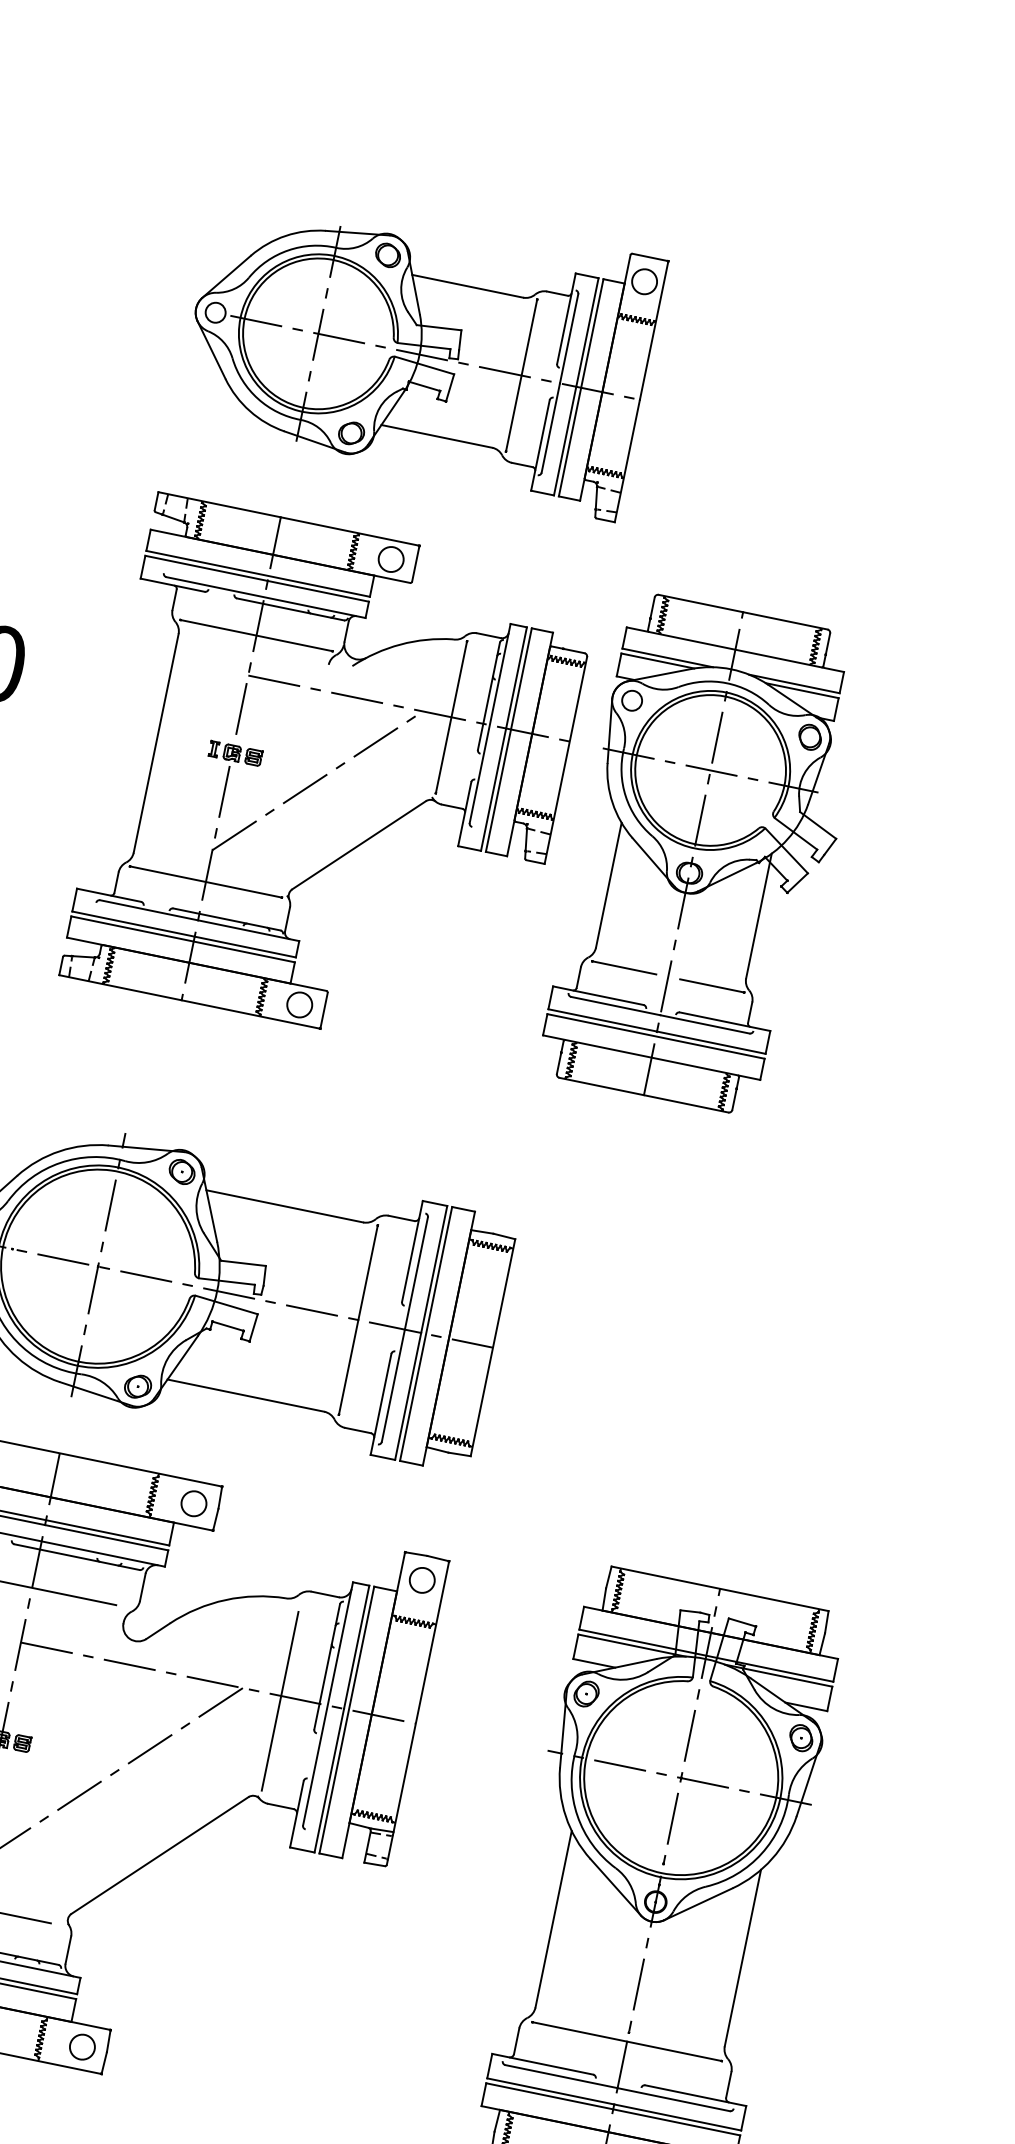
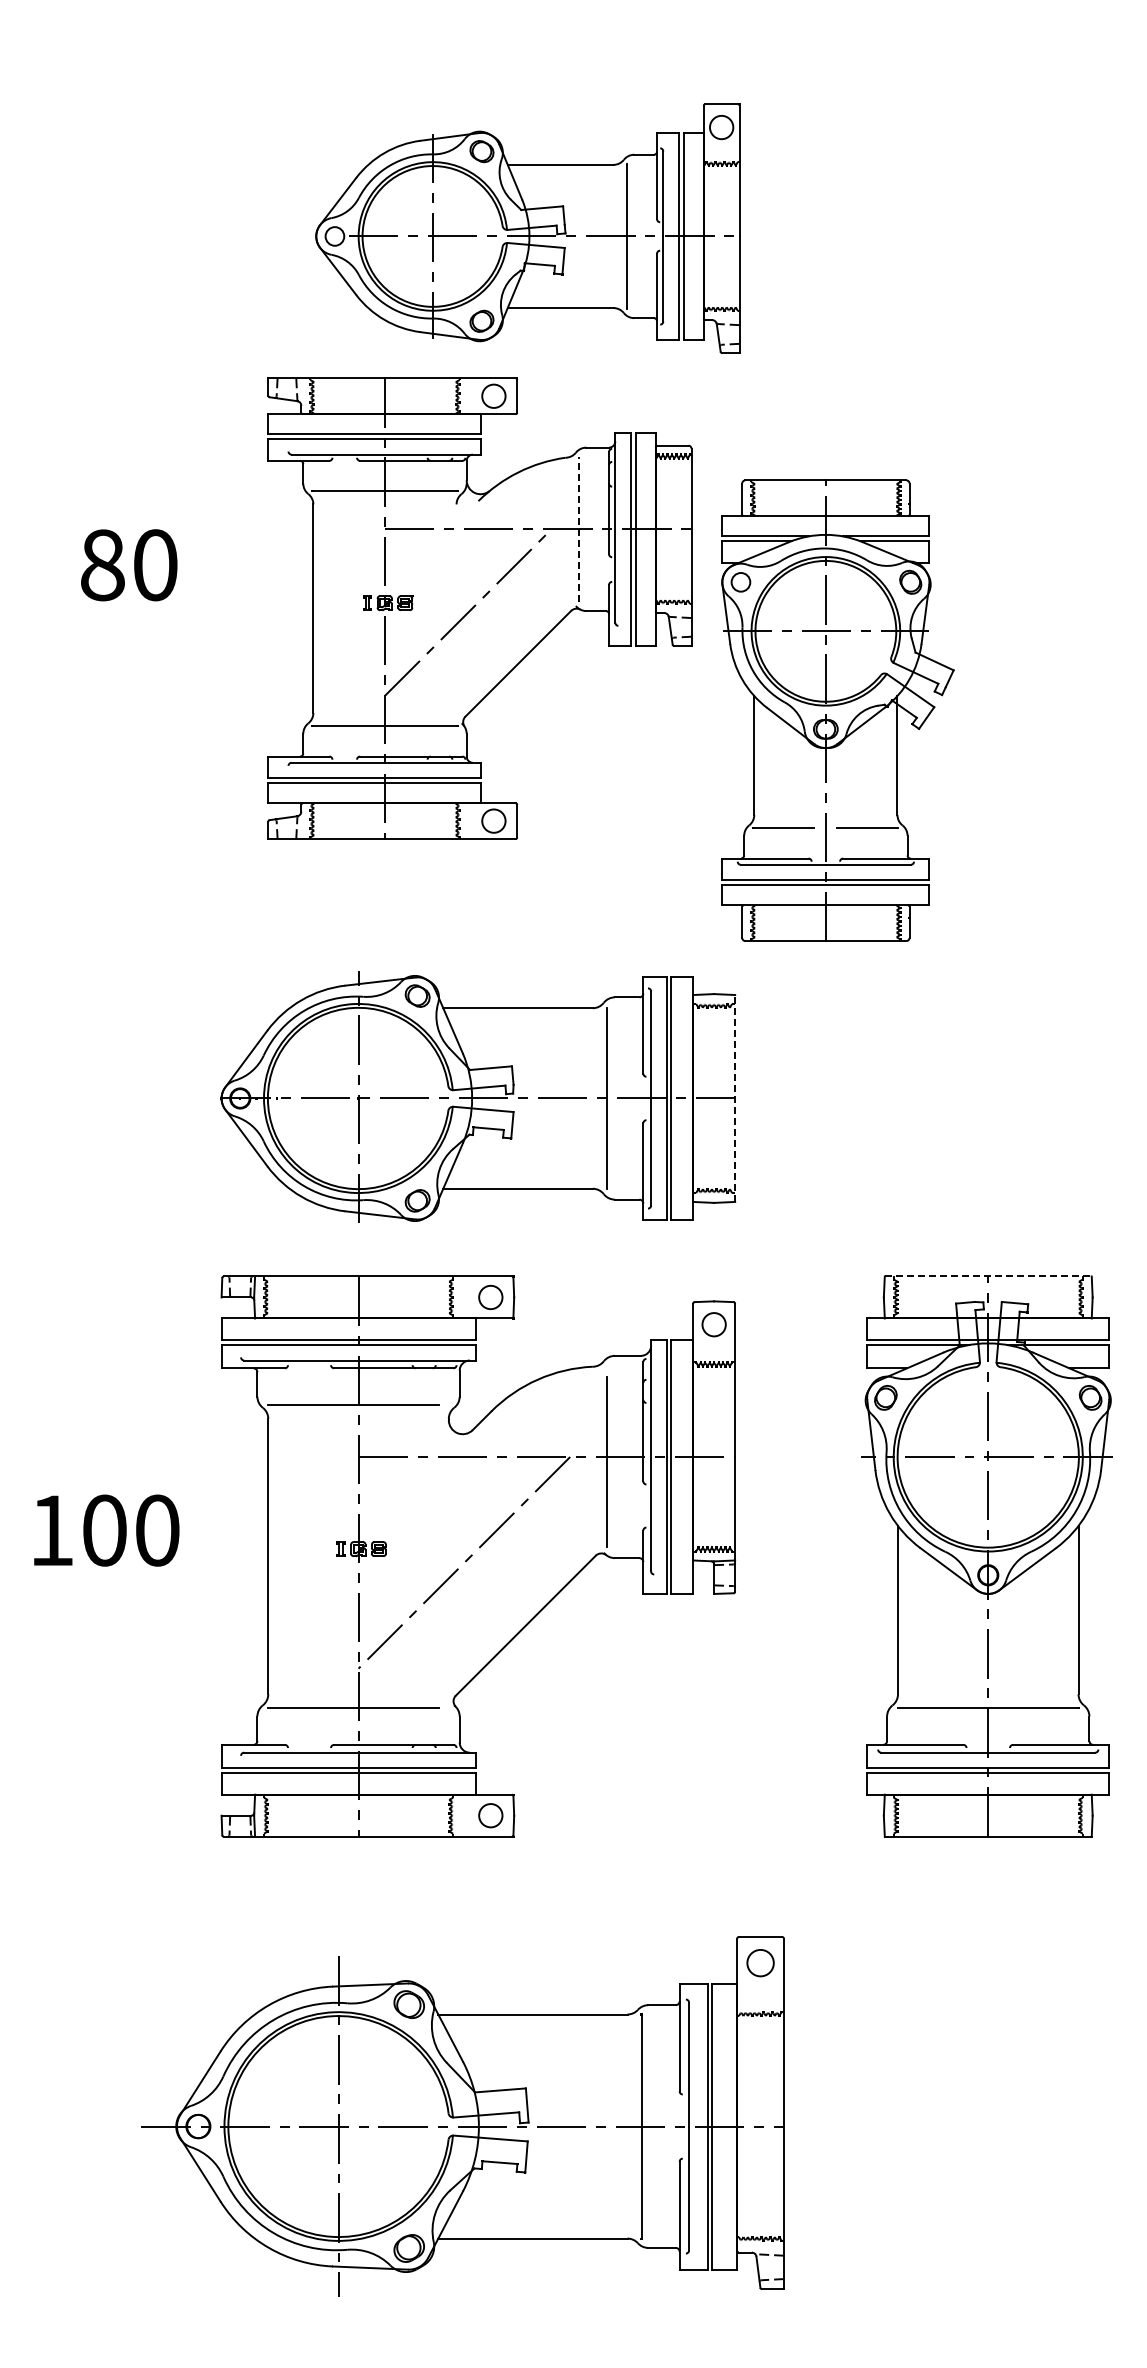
part: (419, 345) -> (527, 228), moved
line: (451, 716) -> (578, 528), solid -> dashed
part: (705, 855) -> (837, 710), moved
line: (493, 1346) -> (735, 1097), solid -> dashed
line: (720, 1588) -> (988, 1276), solid -> dashed

